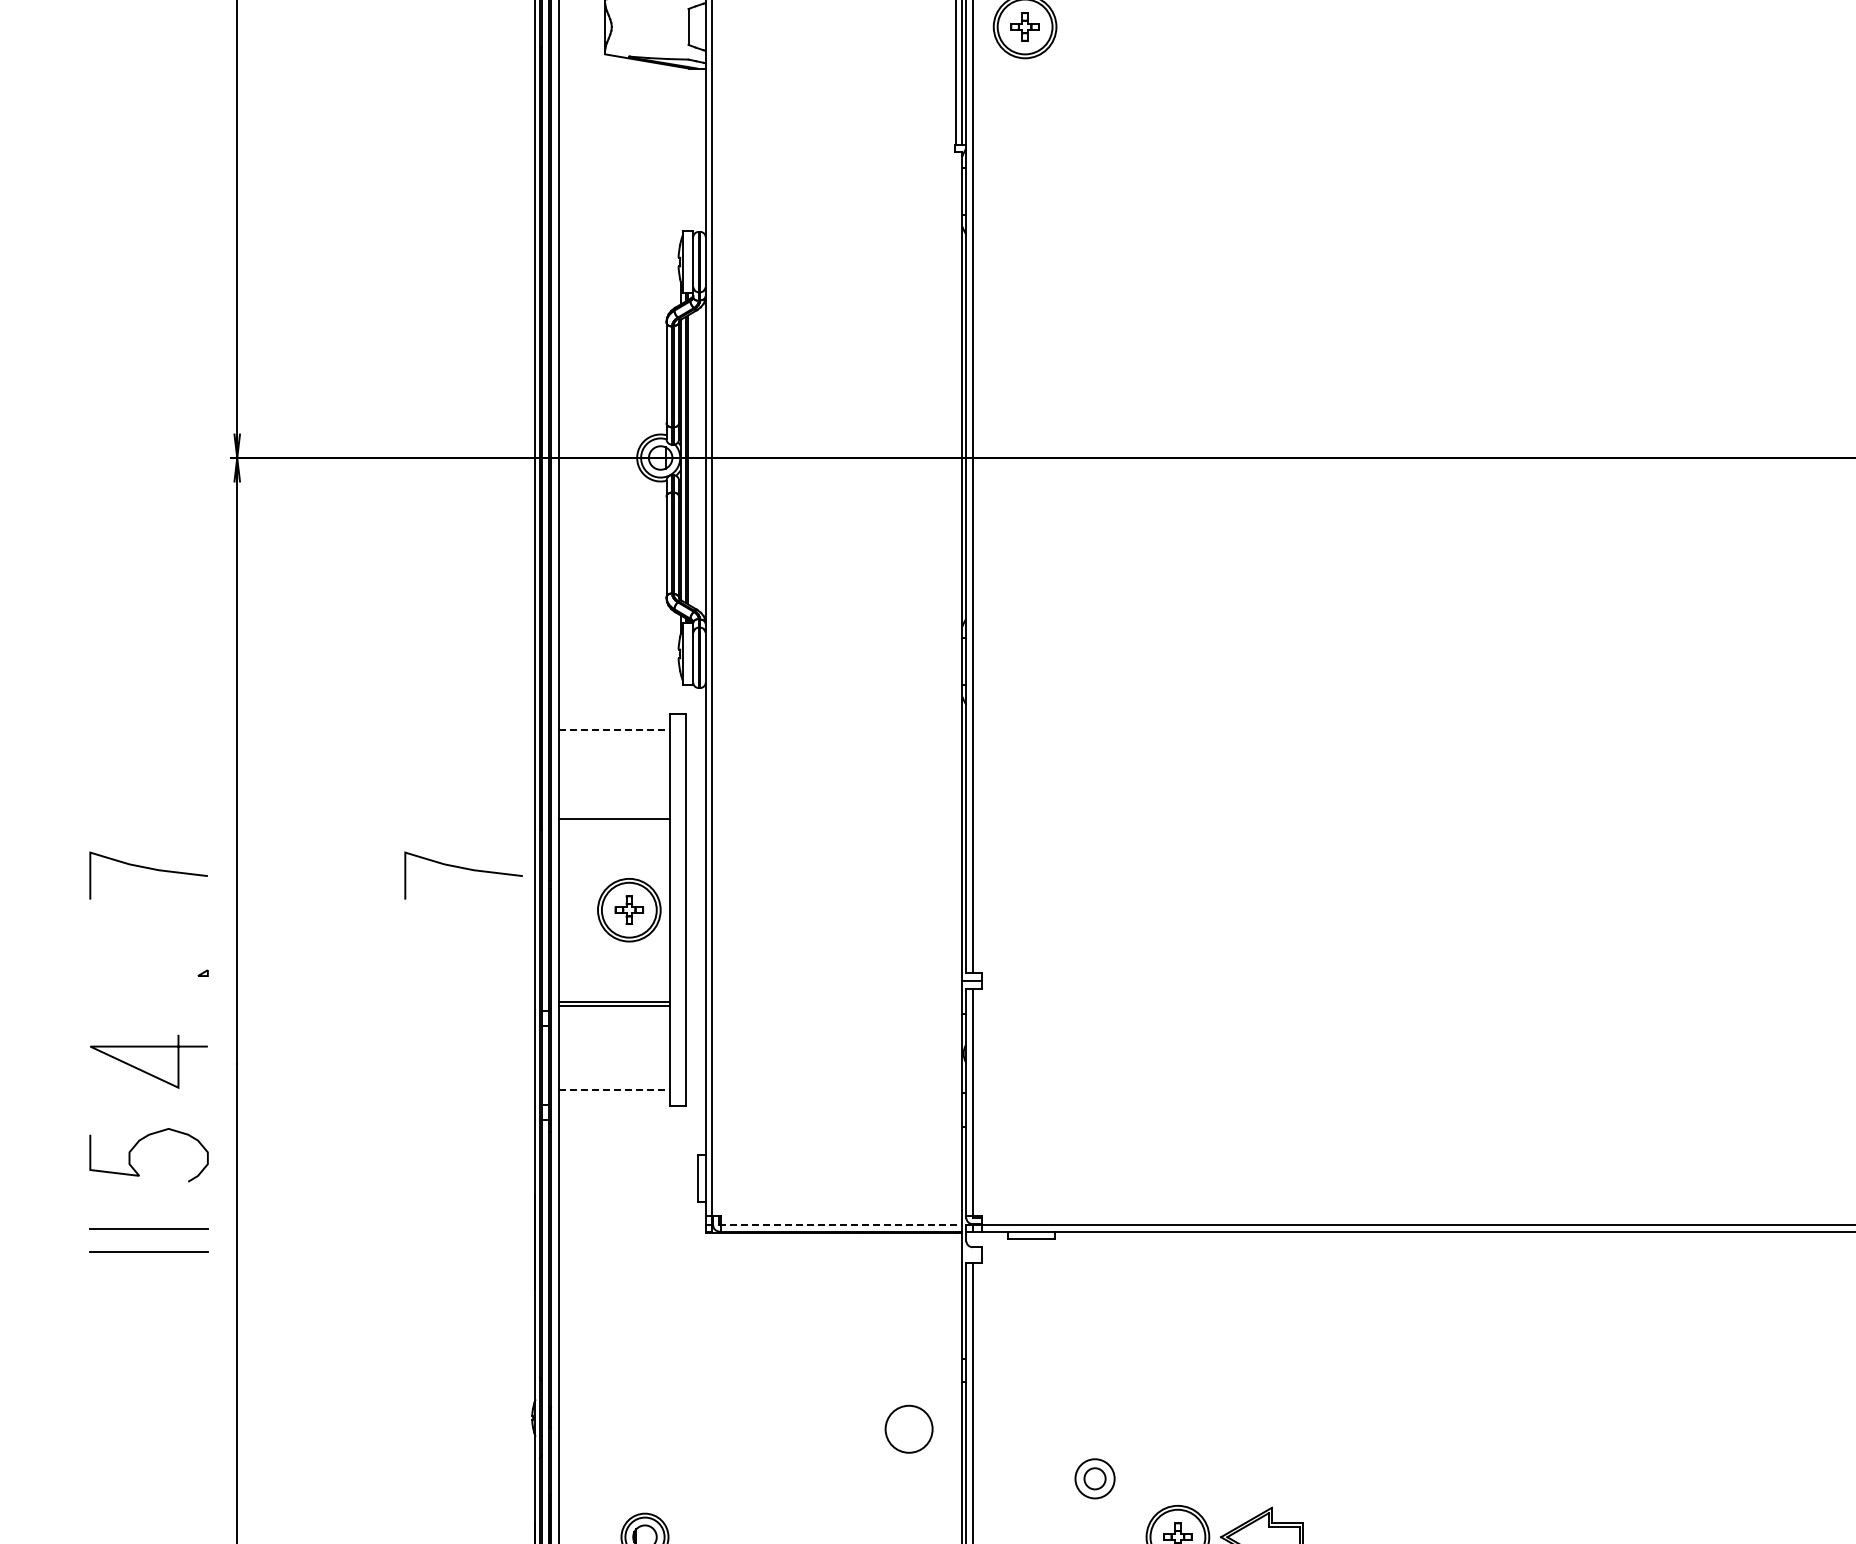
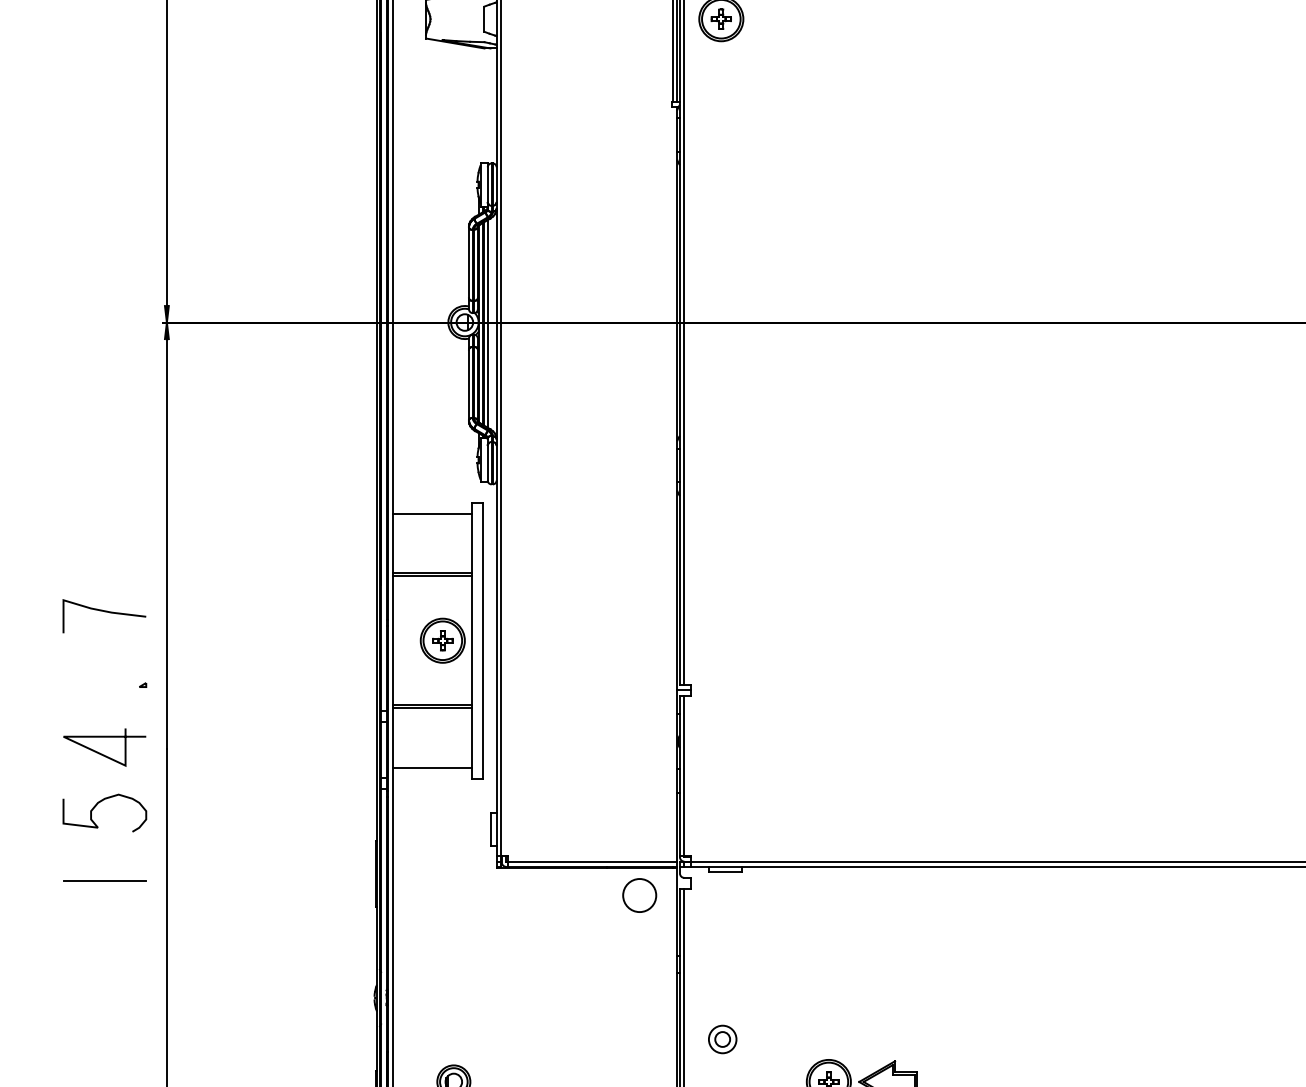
line: (693, 459) -> (487, 323), added
line: (614, 729) -> (432, 513), dashed -> solid
line: (614, 814) -> (432, 573), added
curve: (463, 869) -> (326, 612), removed
line: (614, 1090) -> (432, 767), dashed -> solid
line: (841, 1225) -> (592, 862), dashed -> solid
line: (148, 1228) -> (104, 864), removed
circle: (908, 1428) -> (639, 894), moved
part: (1094, 1478) -> (722, 1039), moved

